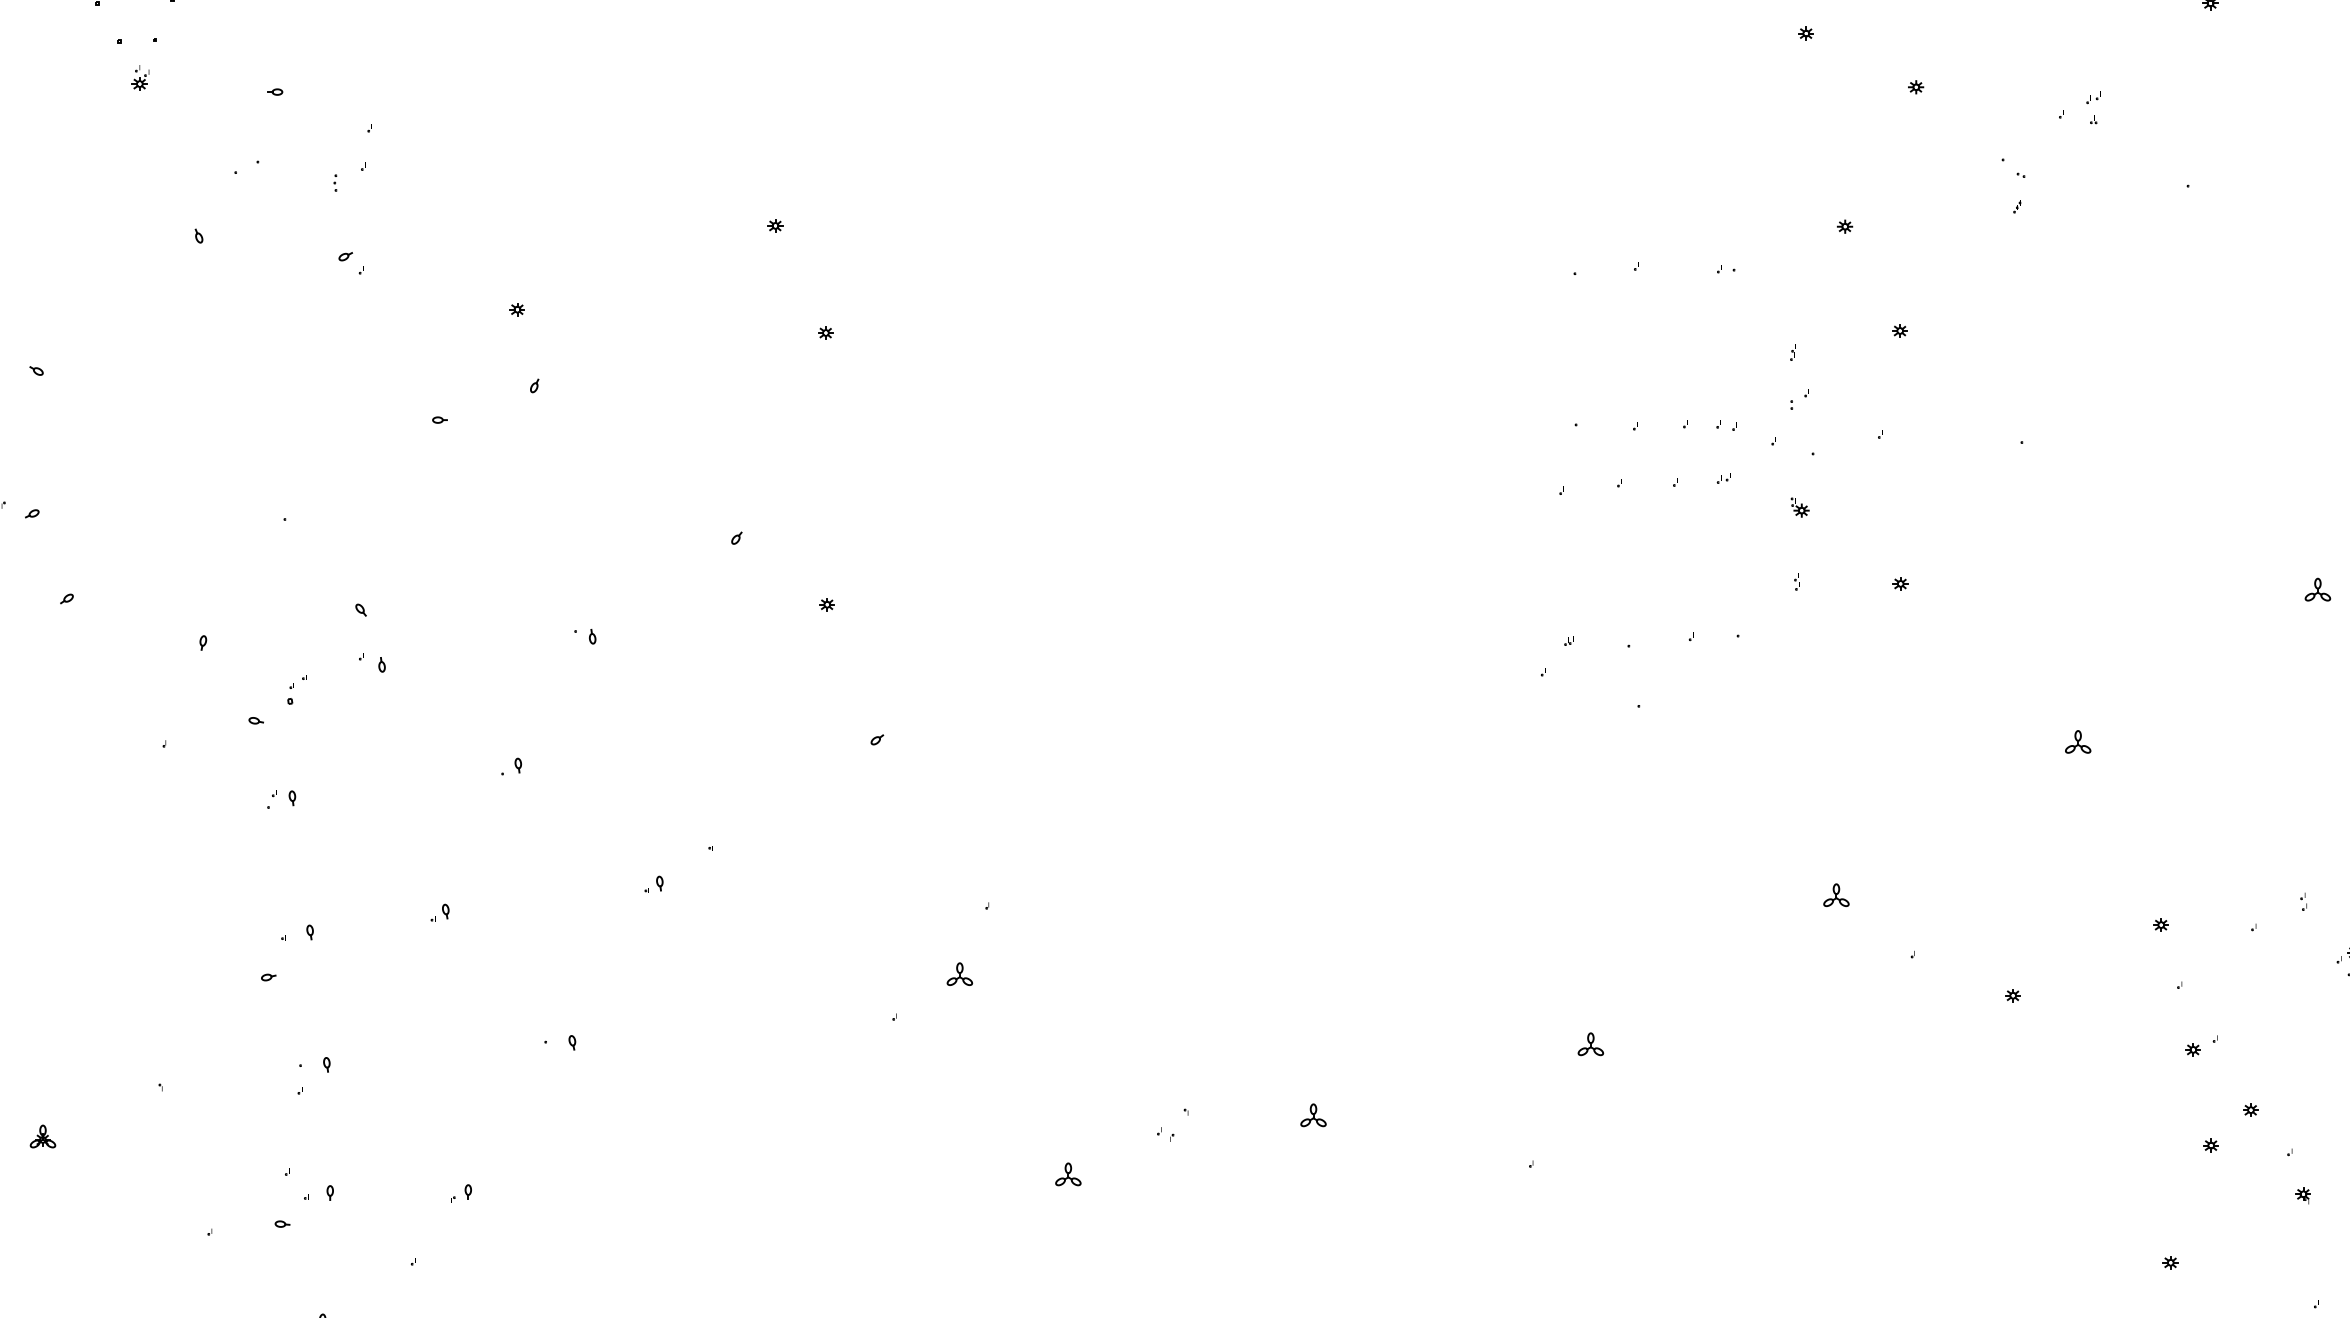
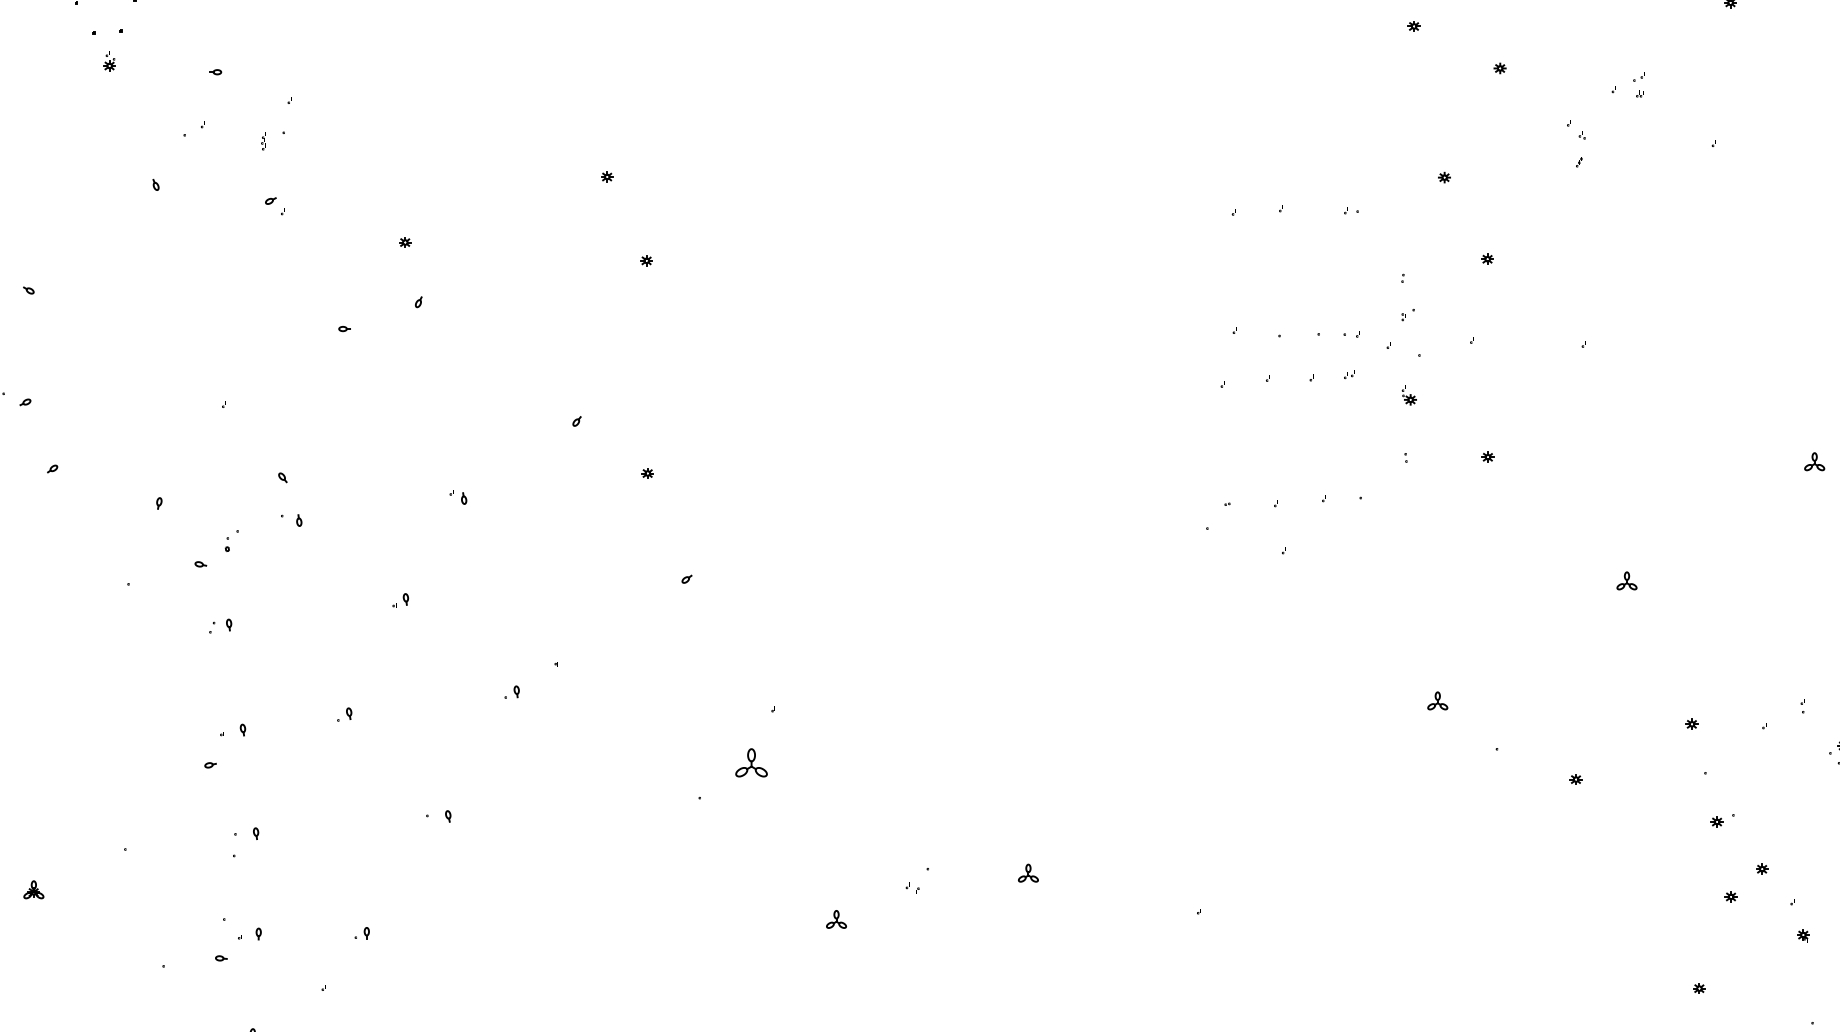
part: (959, 973) -> (751, 762), size x1.6
part: (1590, 1044) -> (1245, 817), removed

